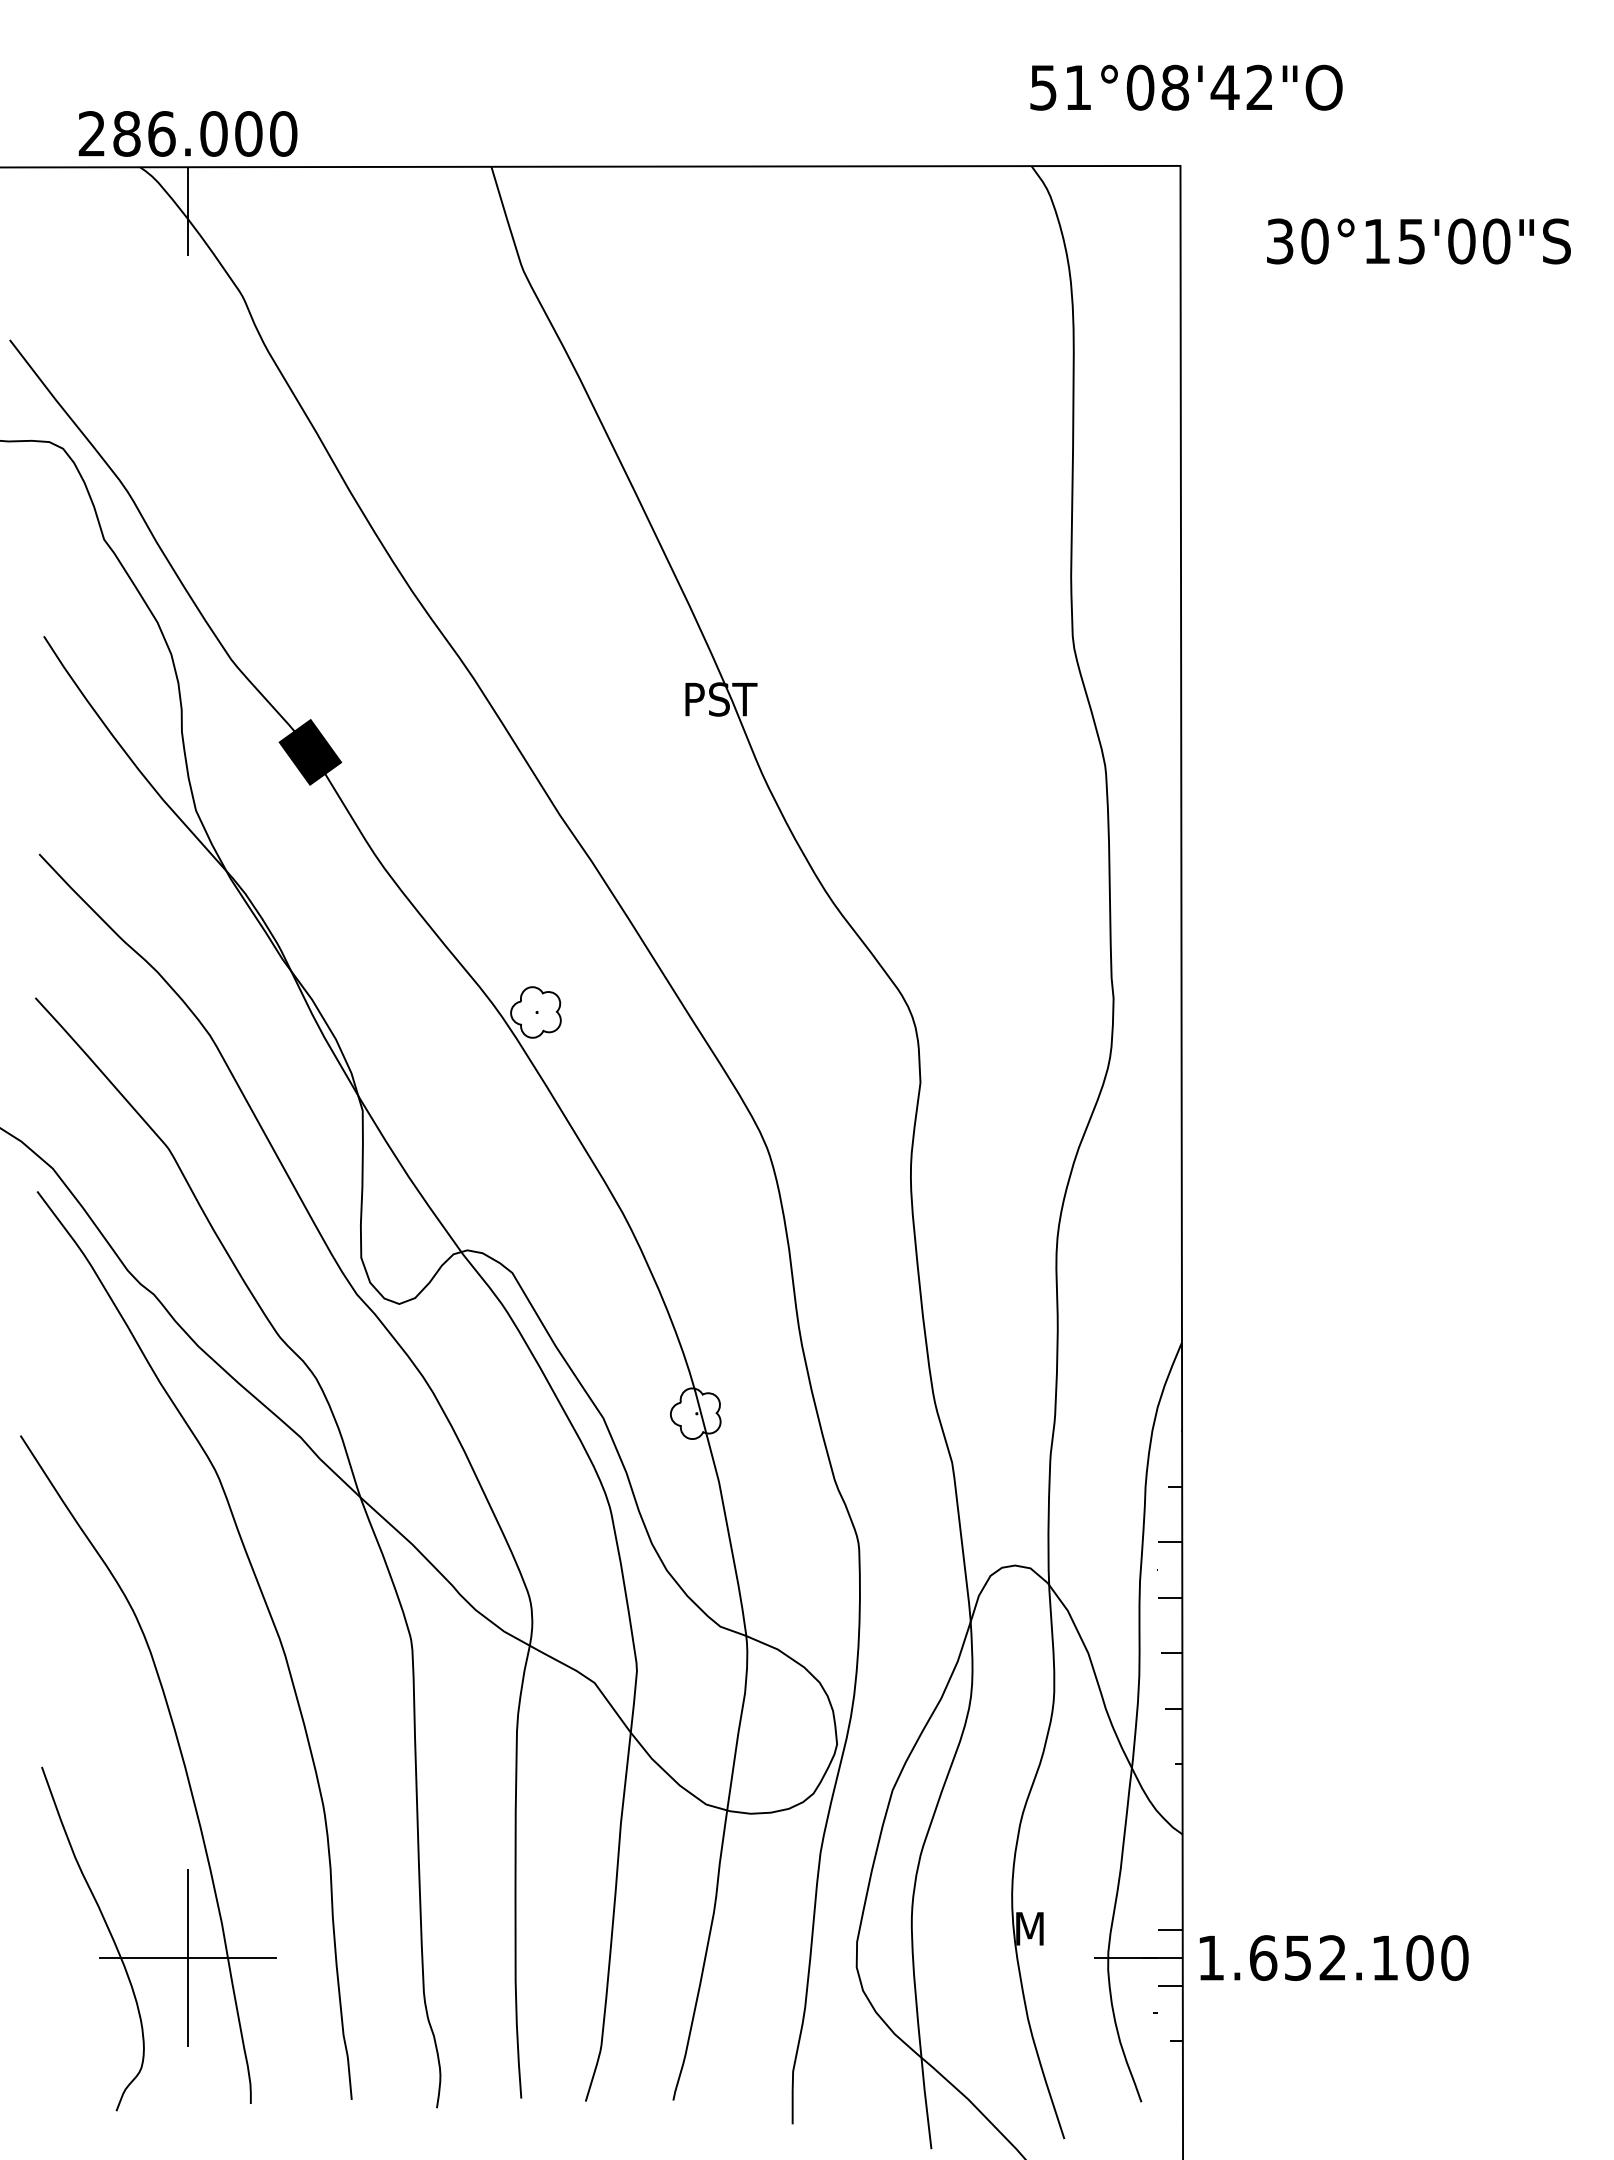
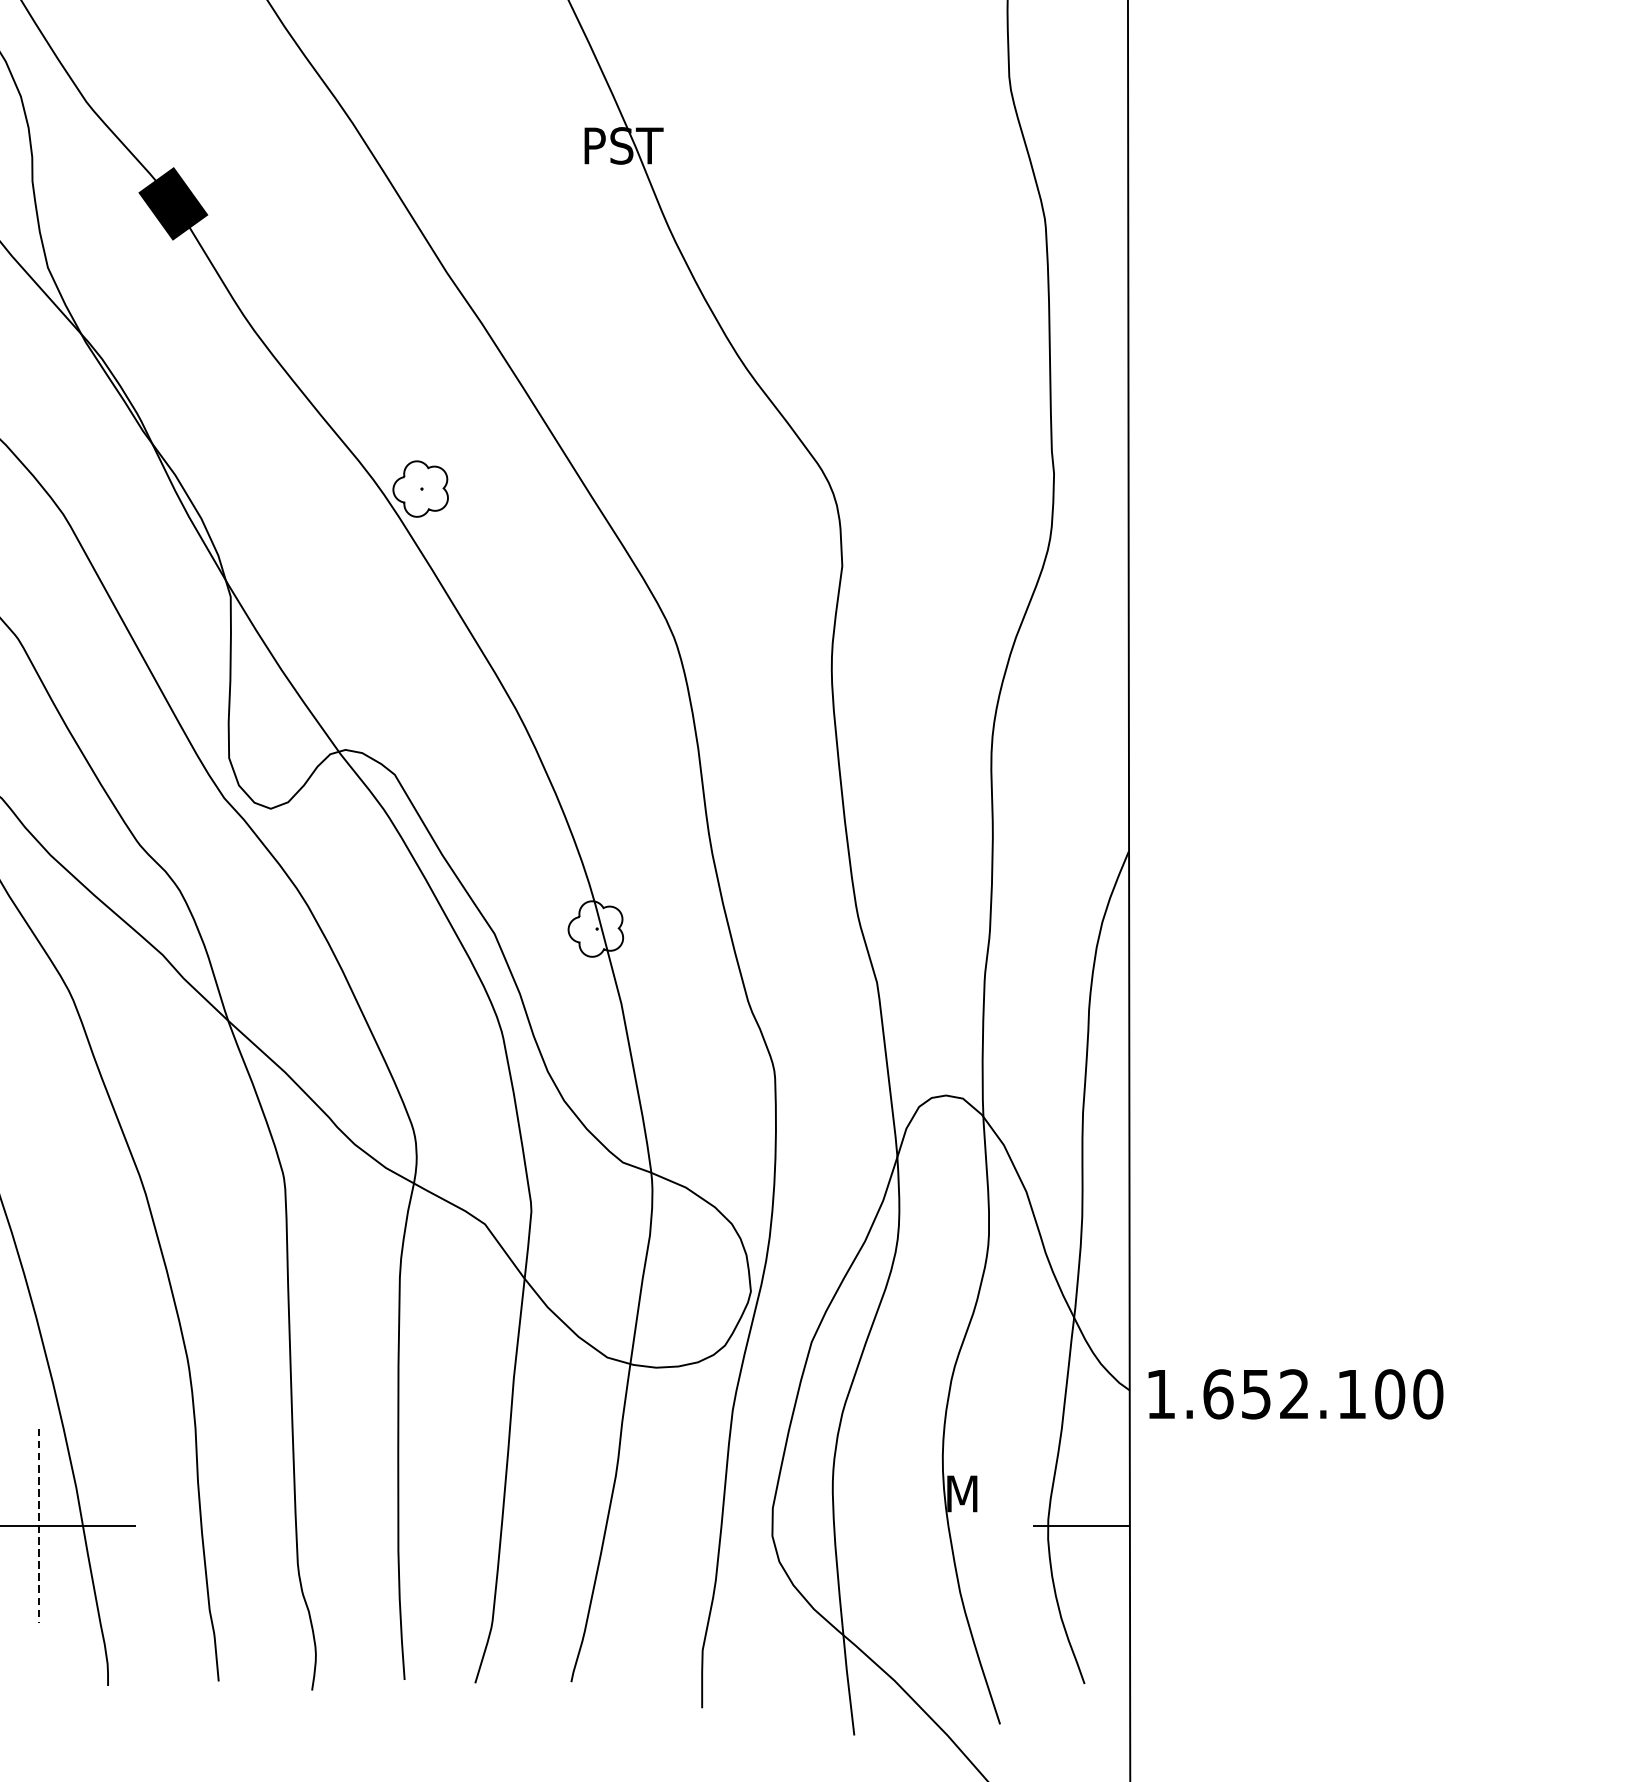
hatch: (1169, 1597) -> (1115, 1130), removed
text: (1333, 1957) -> (1295, 1393), moved
line: (187, 1958) -> (38, 1526), solid -> dashed
hatch: (1162, 1985) -> (1107, 1556), removed

